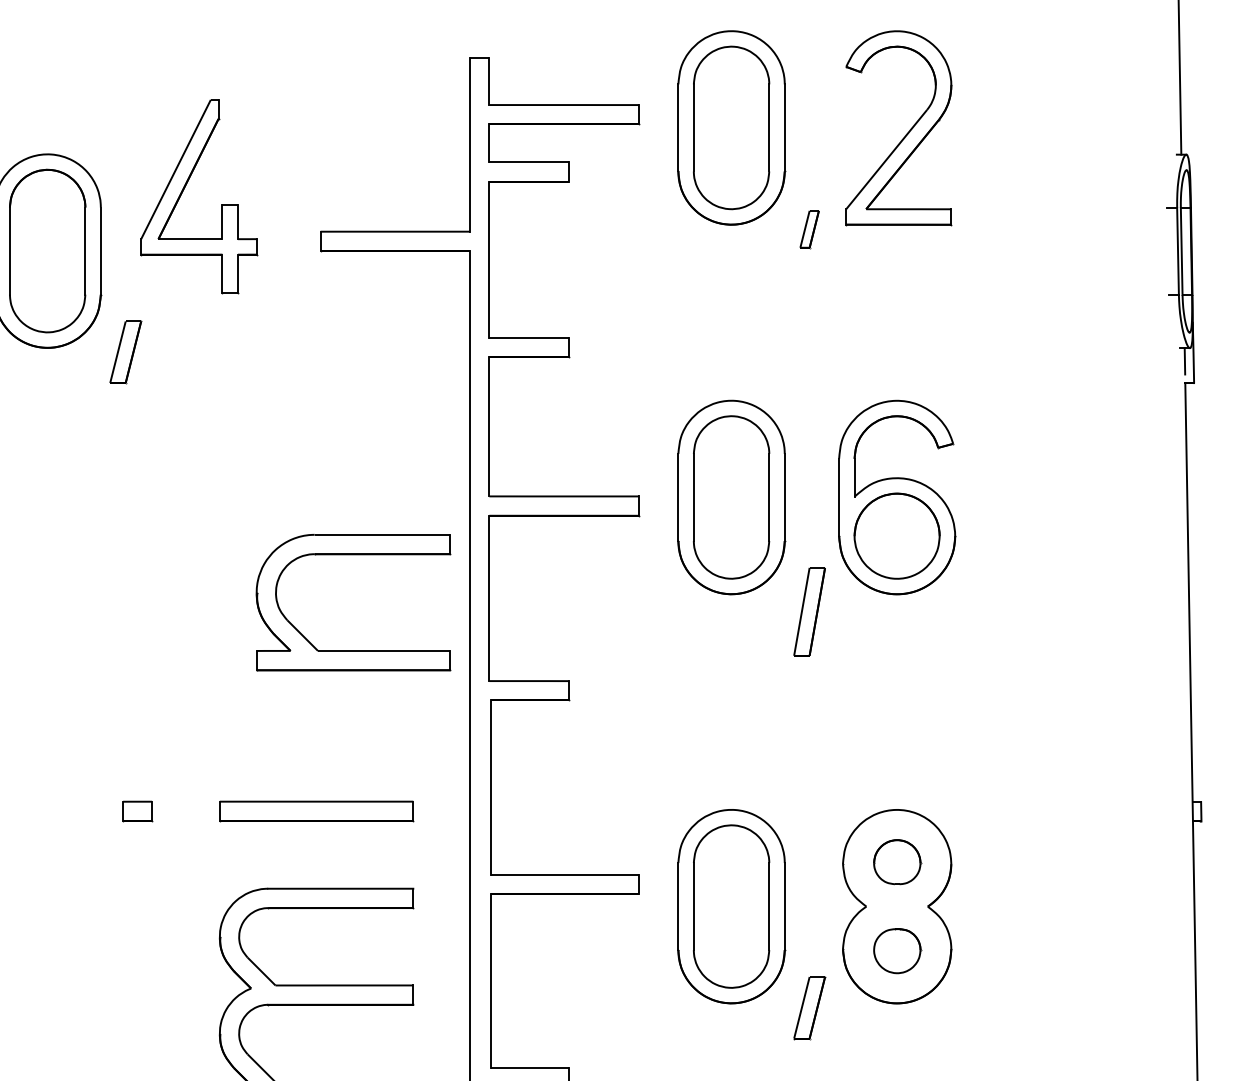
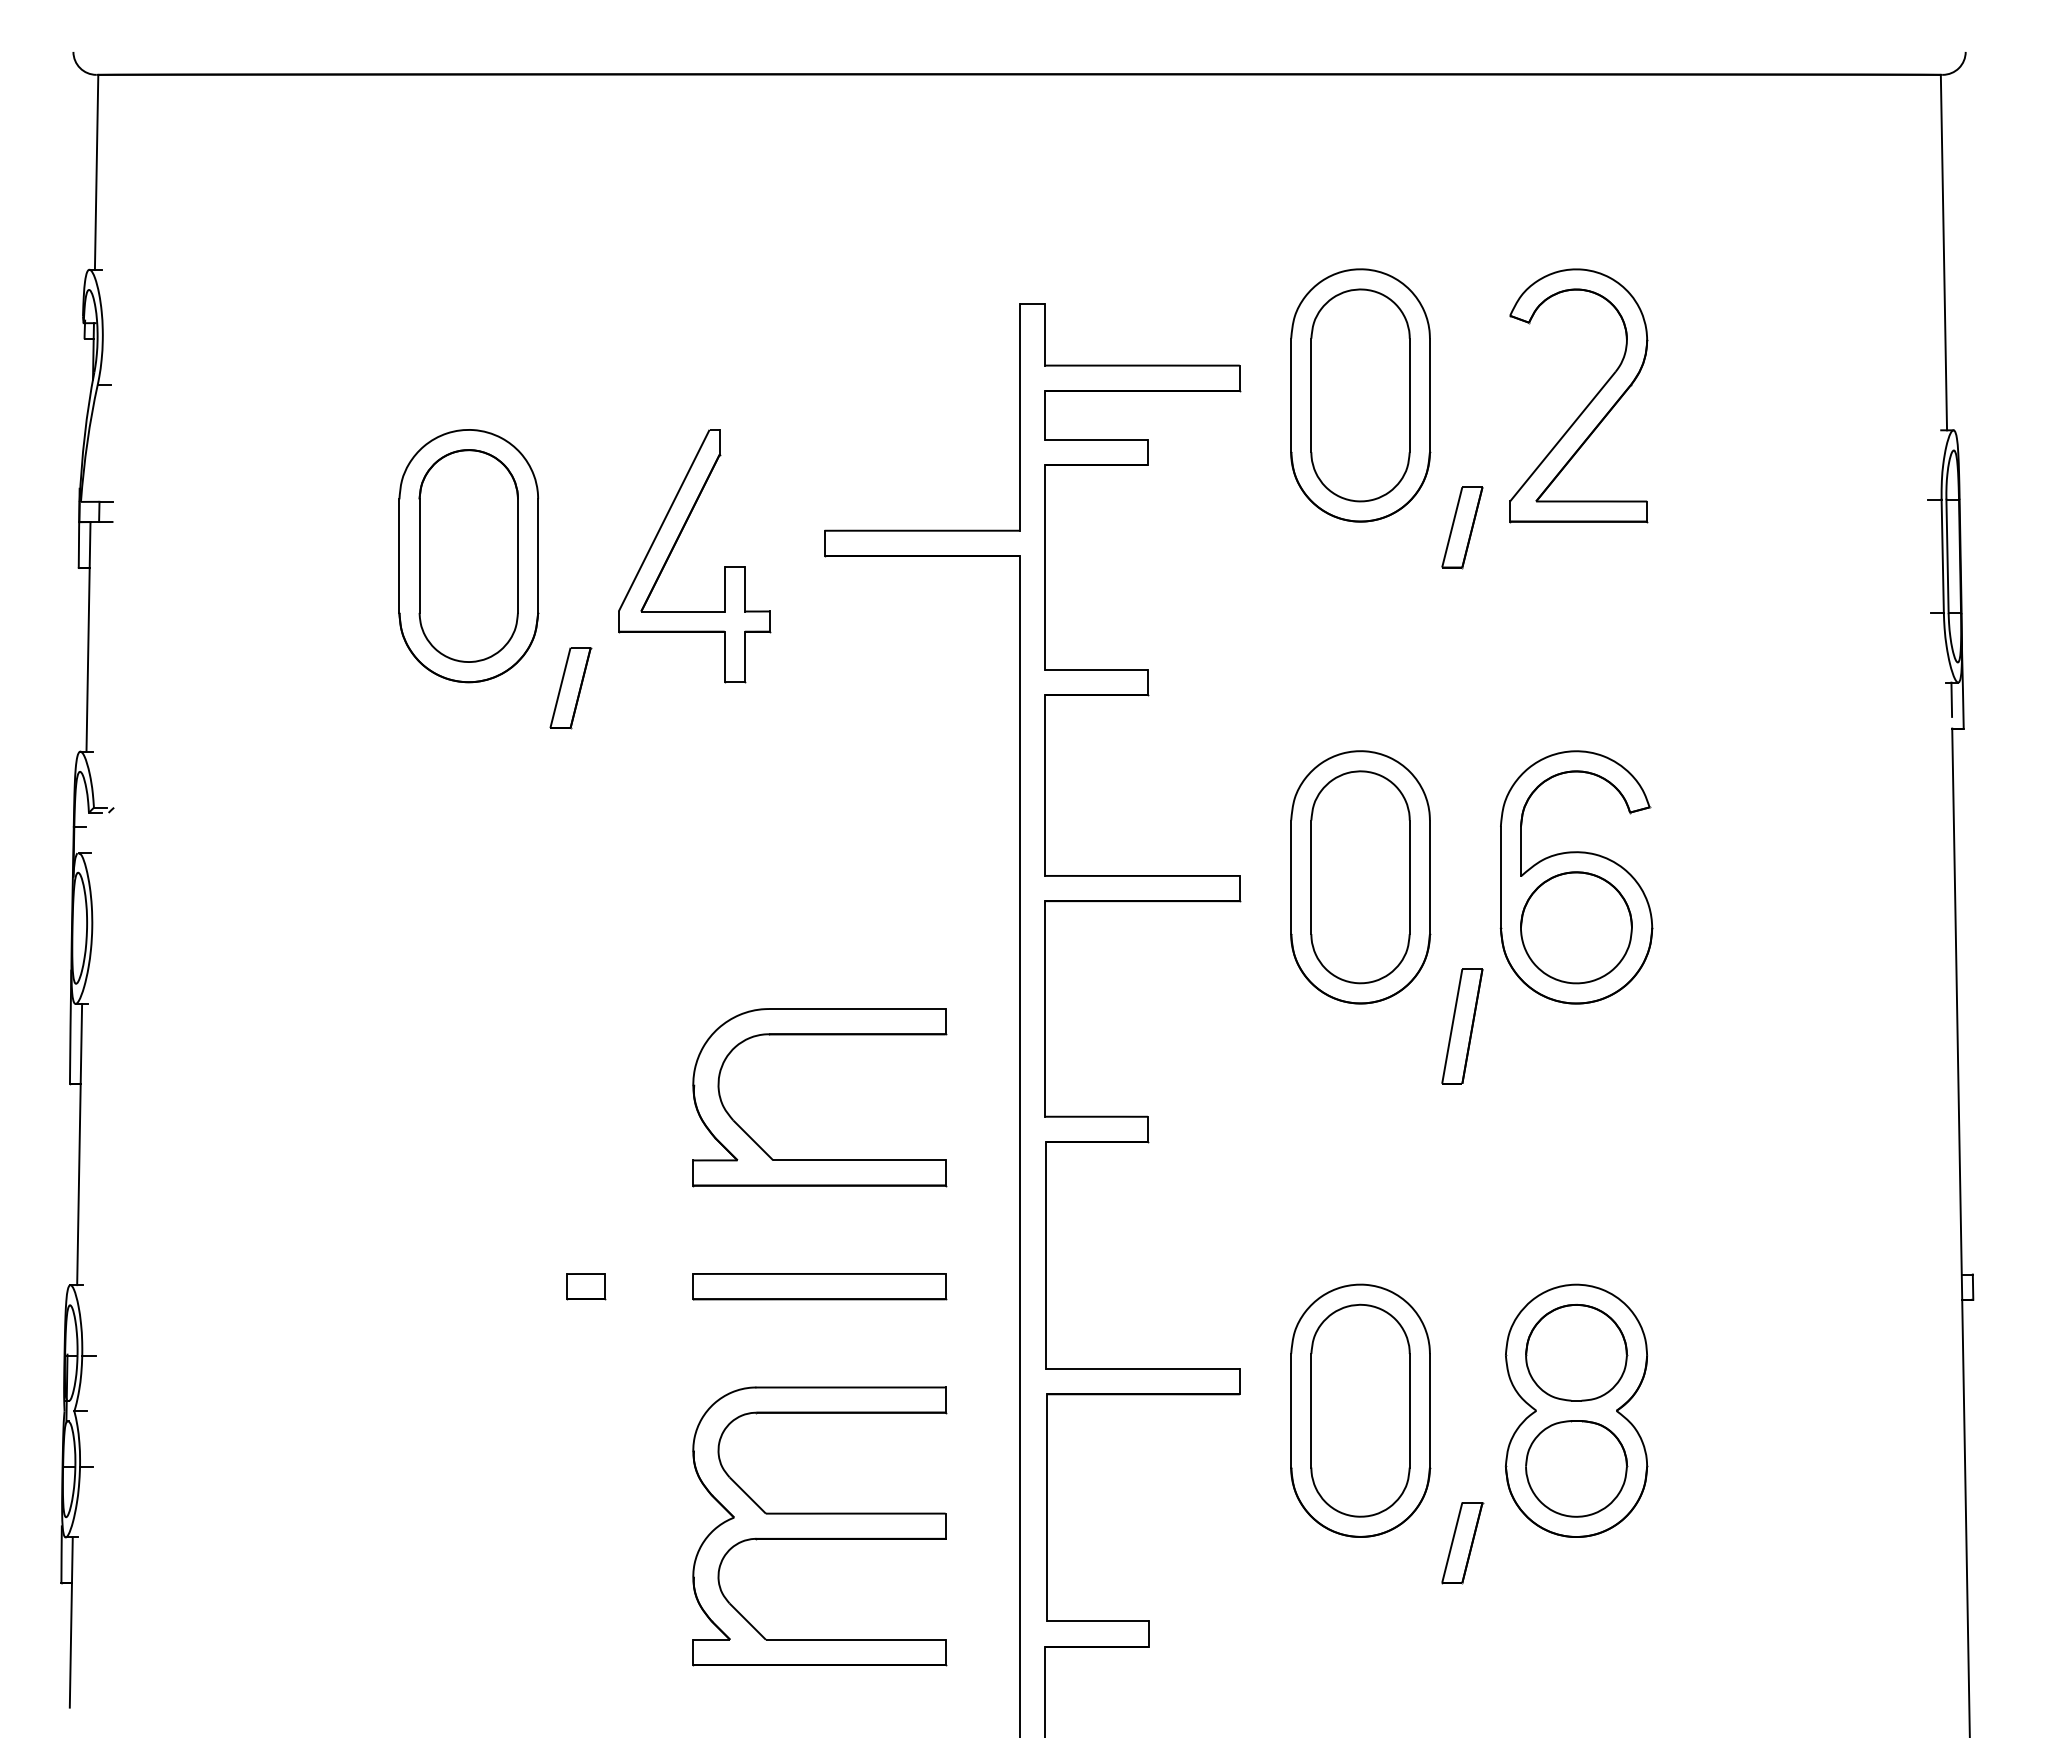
part: (183, 190) -> (674, 547), moved
part: (809, 229) -> (1462, 527), size x1.67
part: (353, 555) -> (819, 1035), moved
part: (897, 861) -> (1576, 1352), size x1.67
part: (897, 950) -> (1576, 1468), size x1.67

